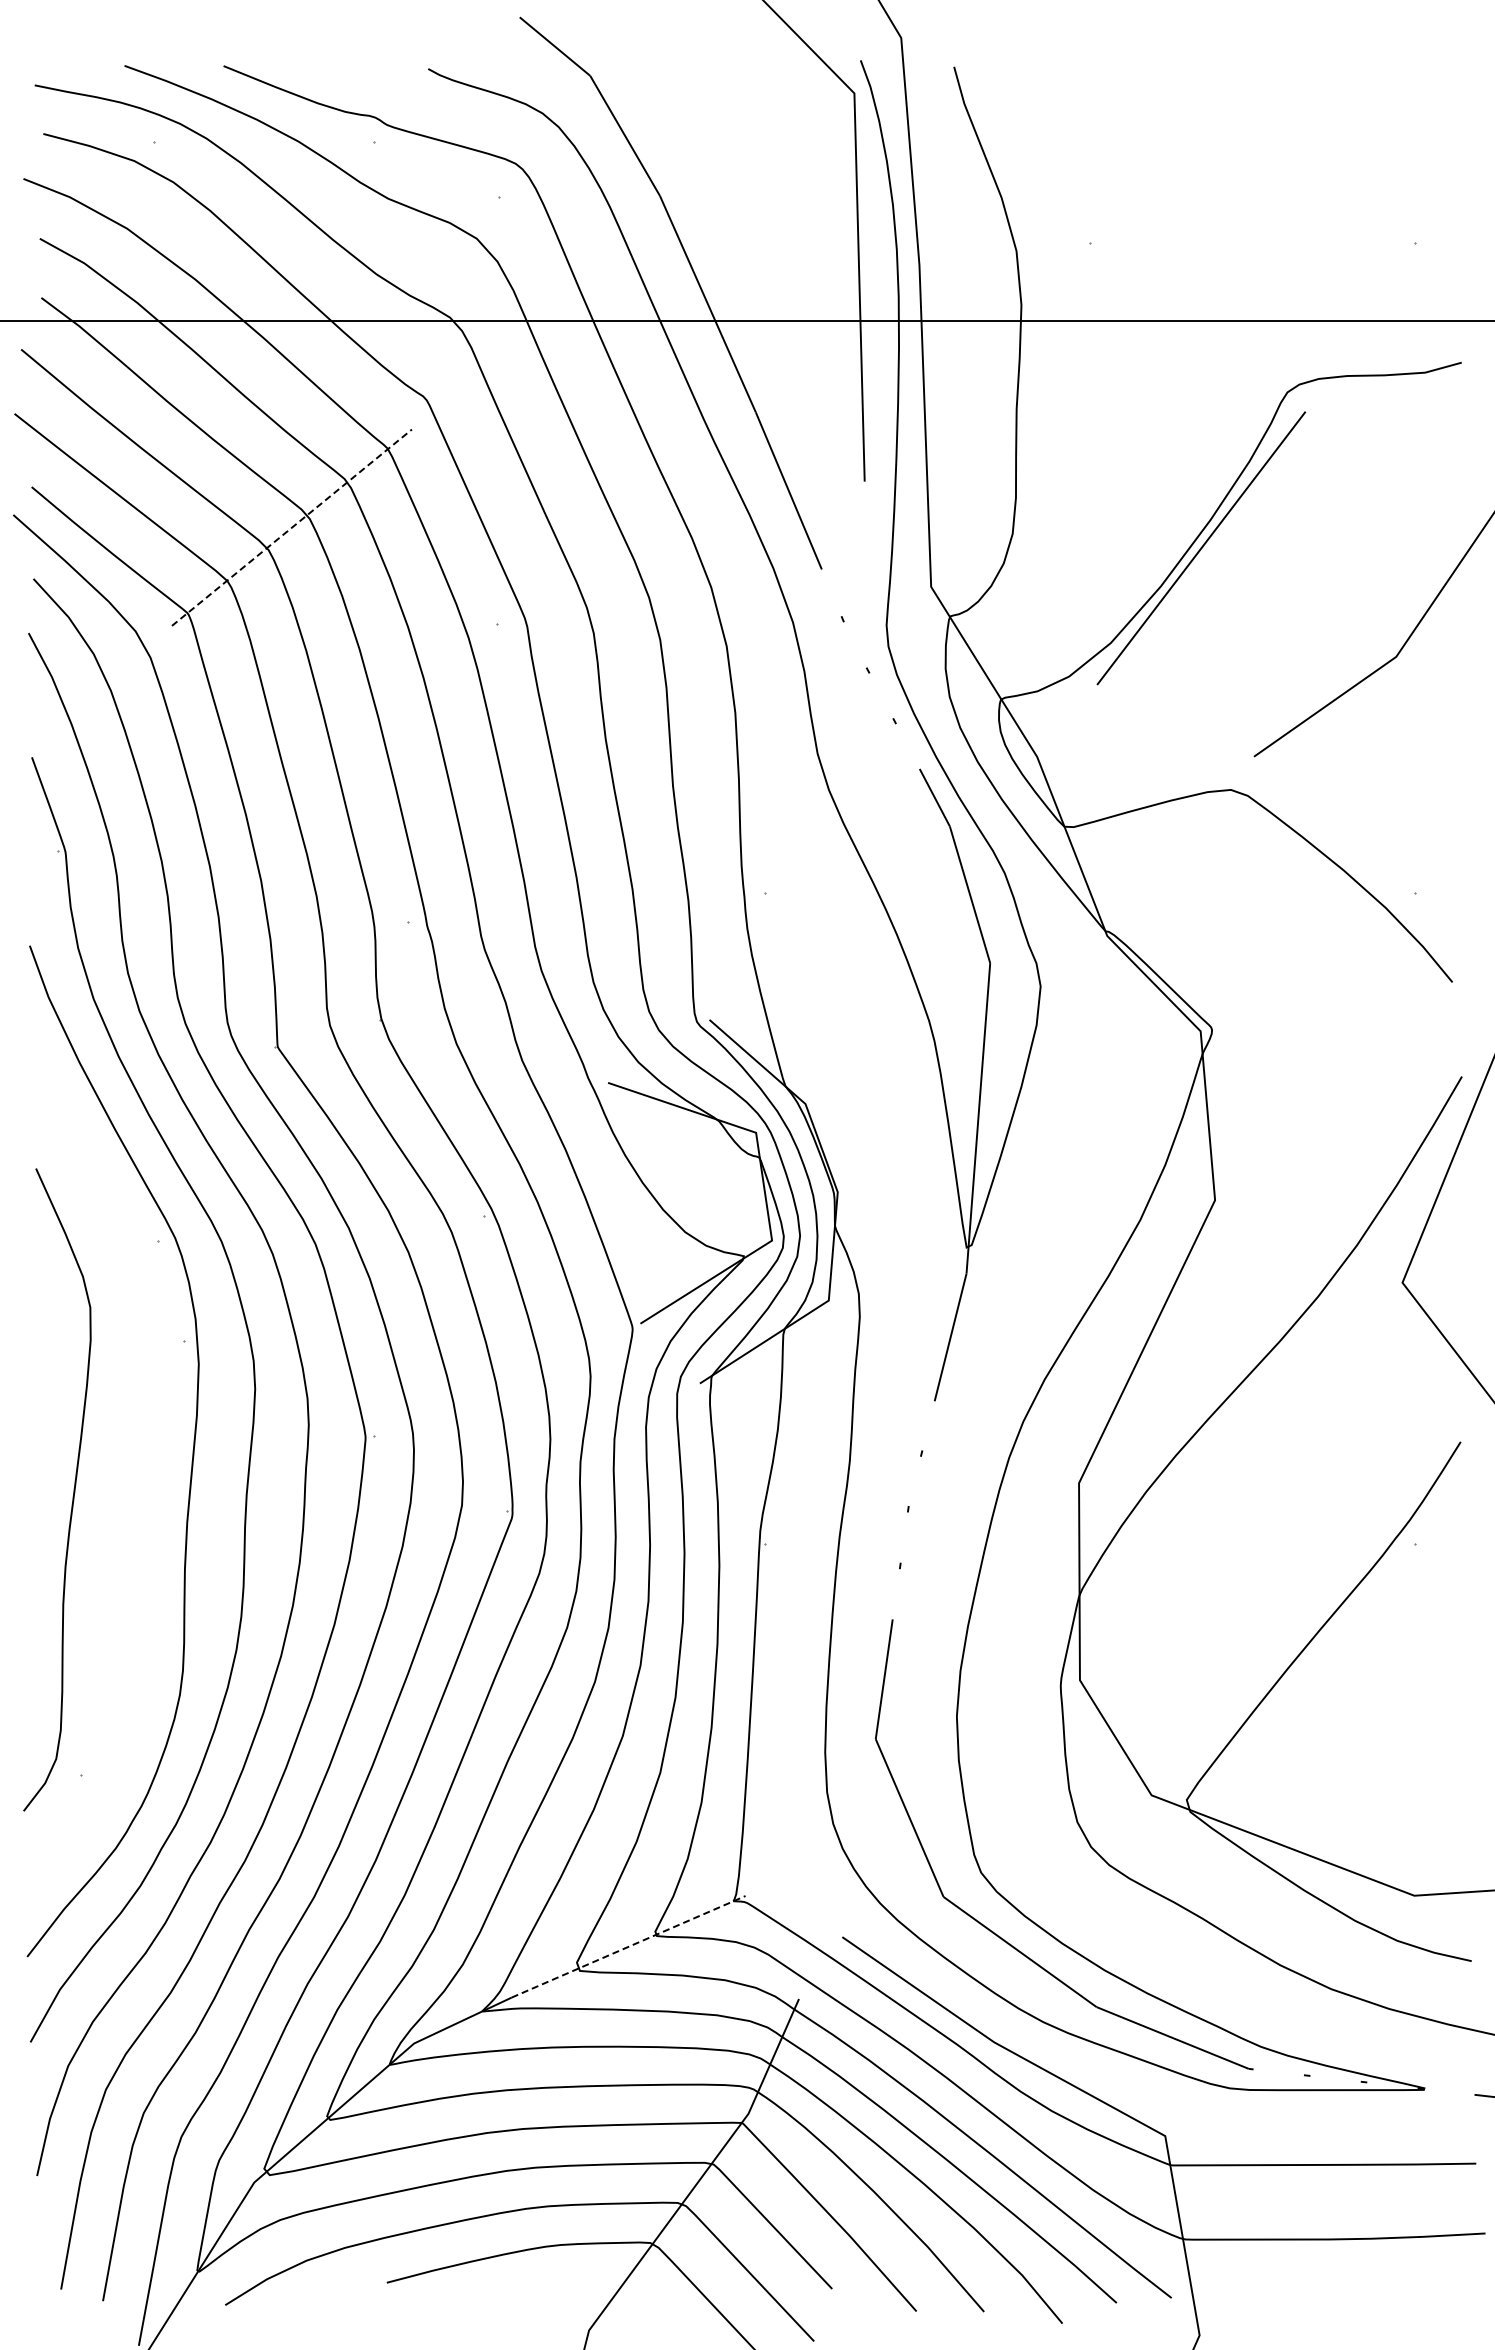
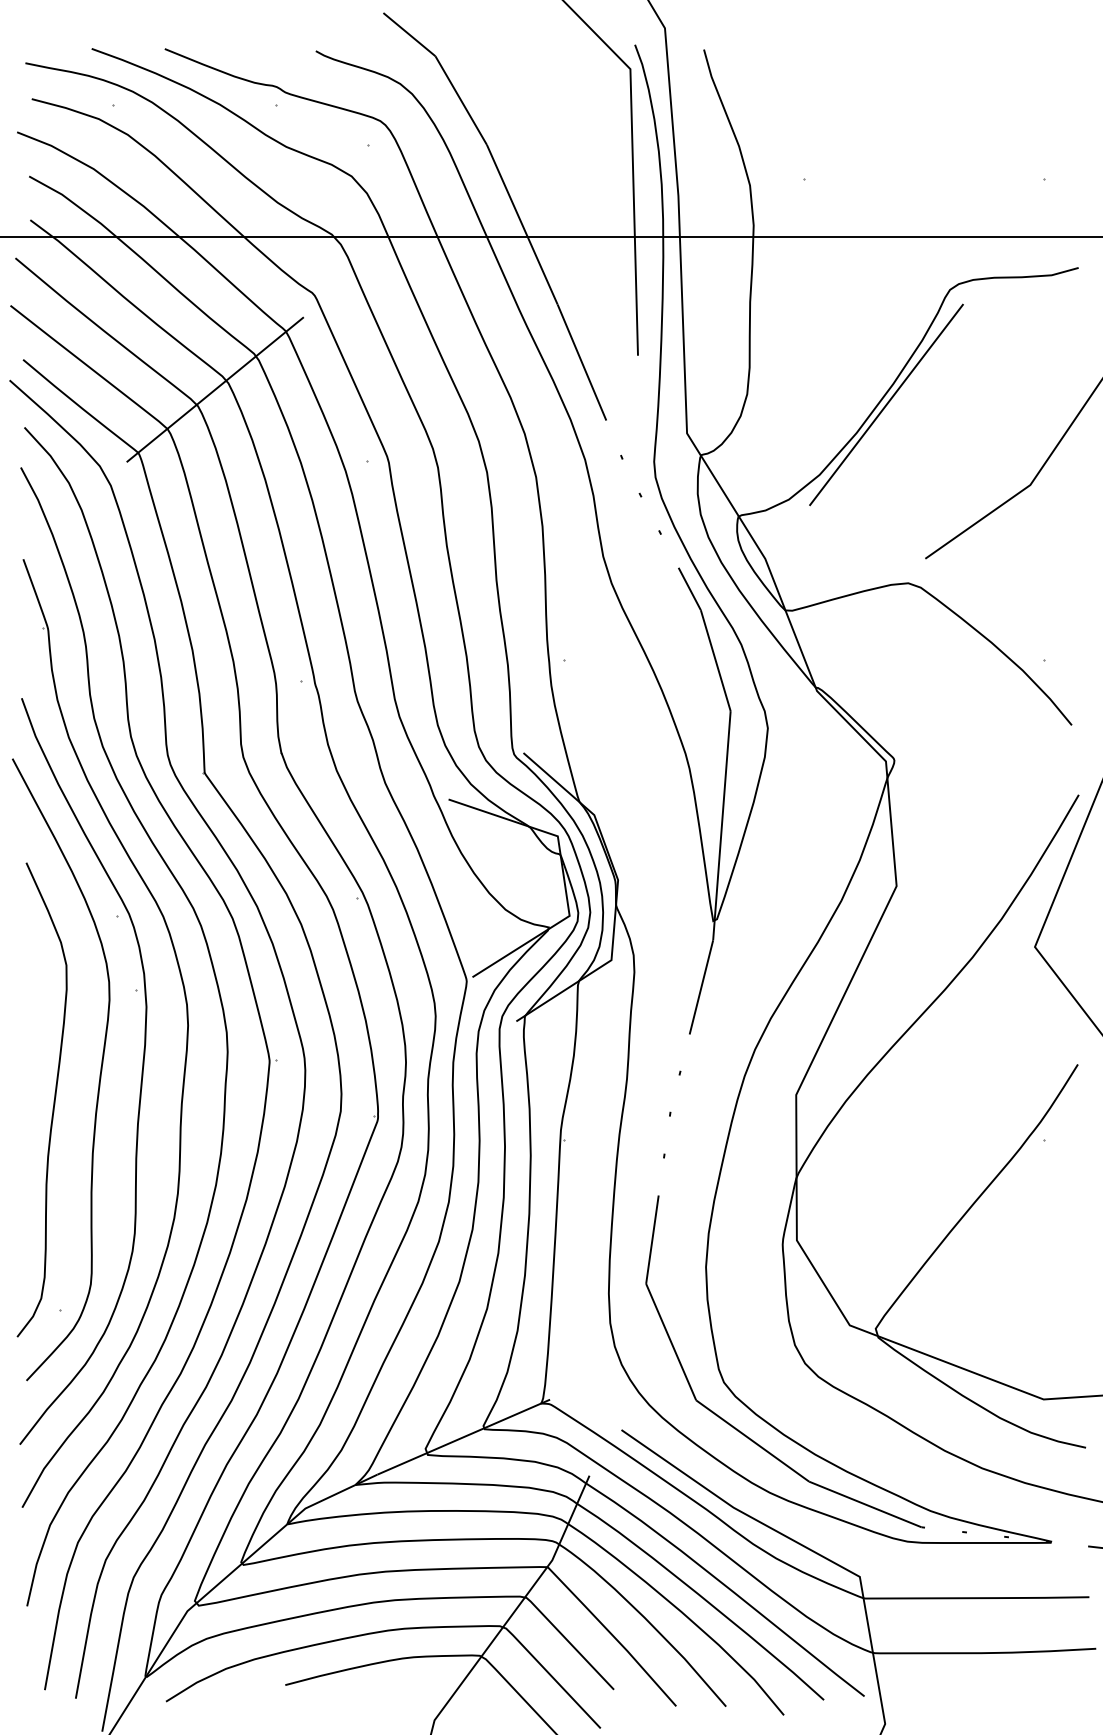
line: (292, 527) -> (215, 389), dashed -> solid
curve: (135, 1455) -> (99, 1074), added
line: (629, 1946) -> (464, 1436), dashed -> solid

